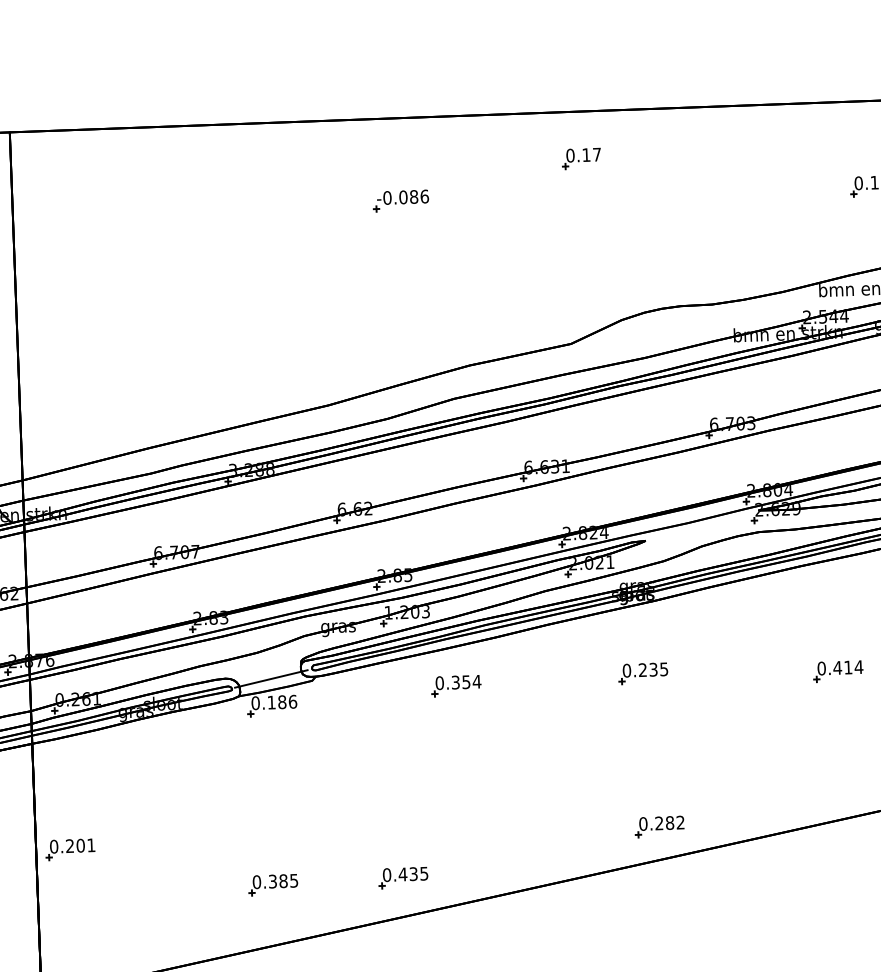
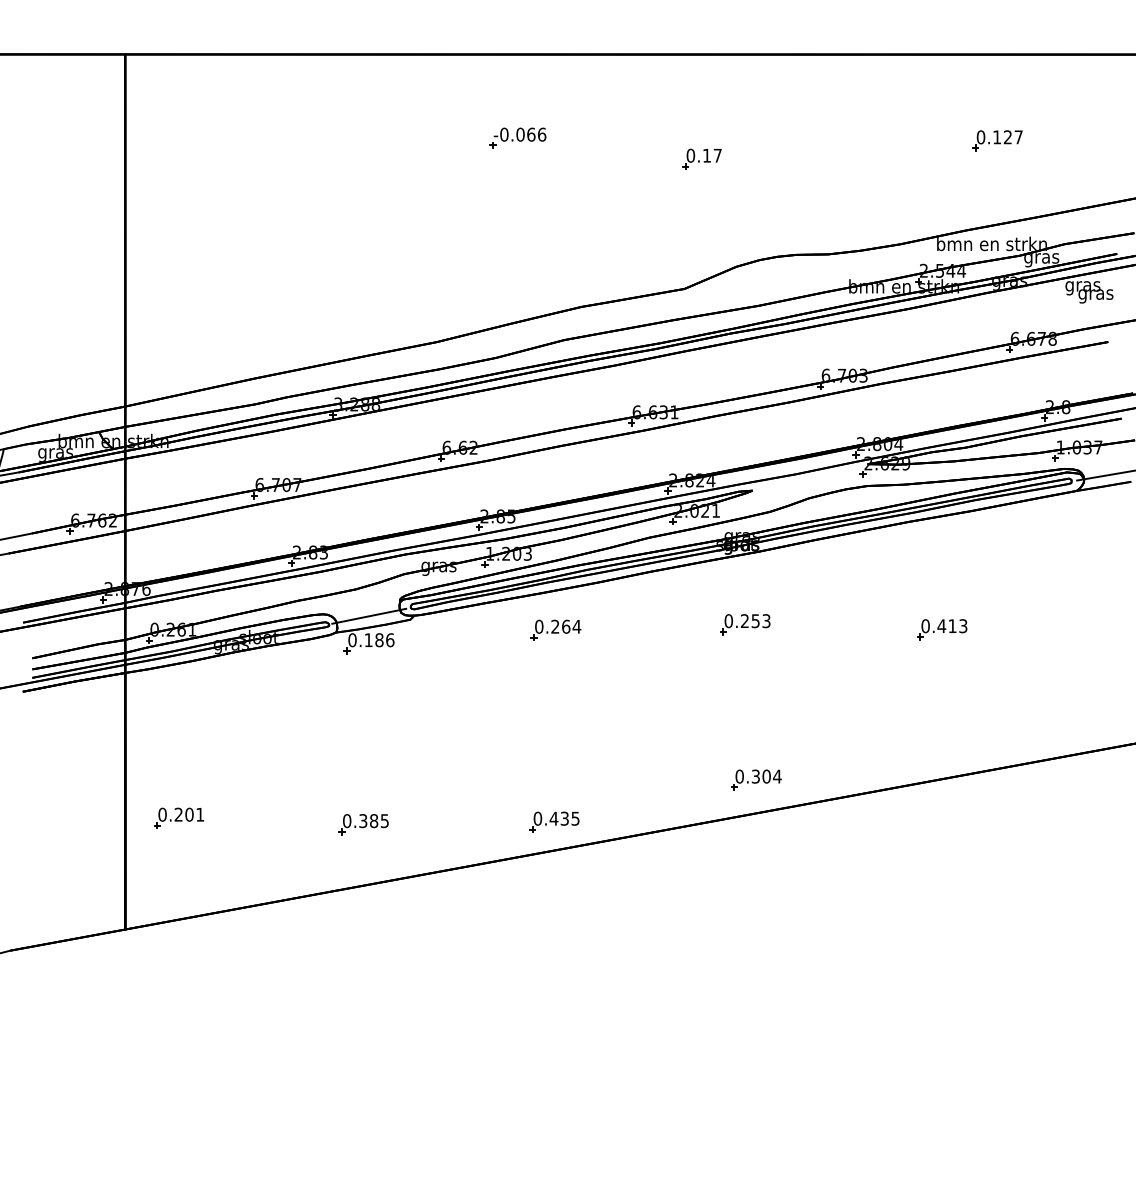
part: (581, 158) -> (701, 158), moved
text: (414, 196) -> (531, 134), -0.086 -> -0.066
text: (858, 667) -> (962, 626), 0.414 -> 0.413
text: (659, 668) -> (761, 620), 0.235 -> 0.253
text: (460, 682) -> (560, 626), 0.354 -> 0.264
text: (669, 822) -> (766, 776), 0.282 -> 0.304
part: (70, 848) -> (179, 817), moved
part: (403, 877) -> (554, 821), moved

